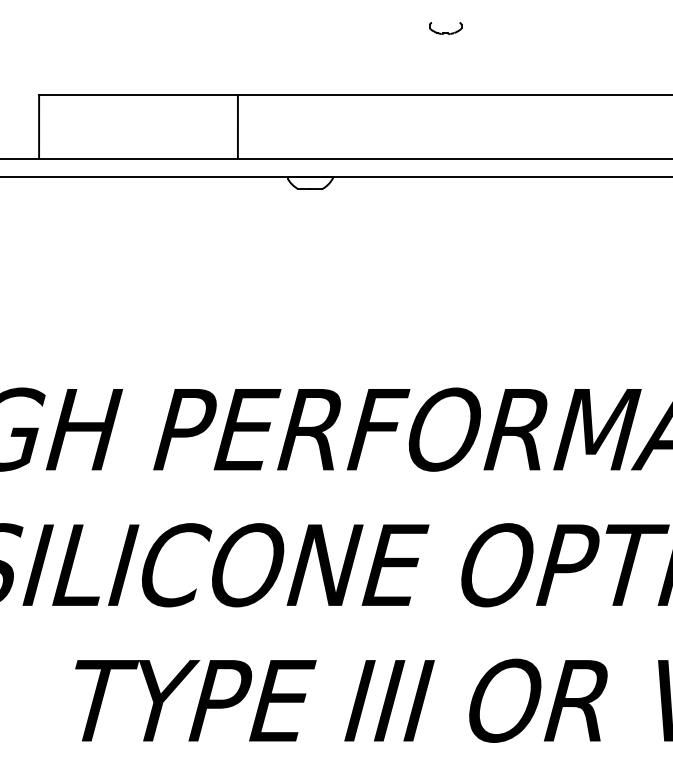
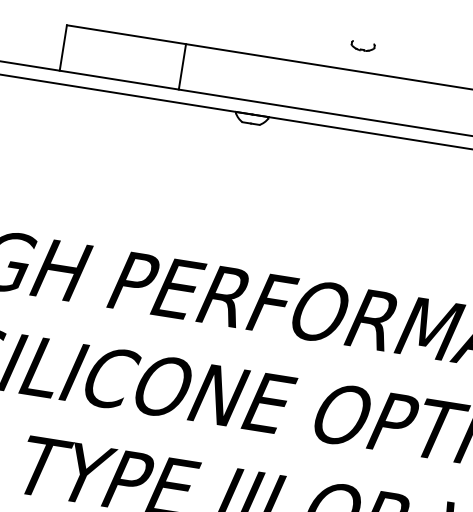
part: (445, 28) -> (362, 46), moved
line: (237, 126) -> (182, 66), moved

